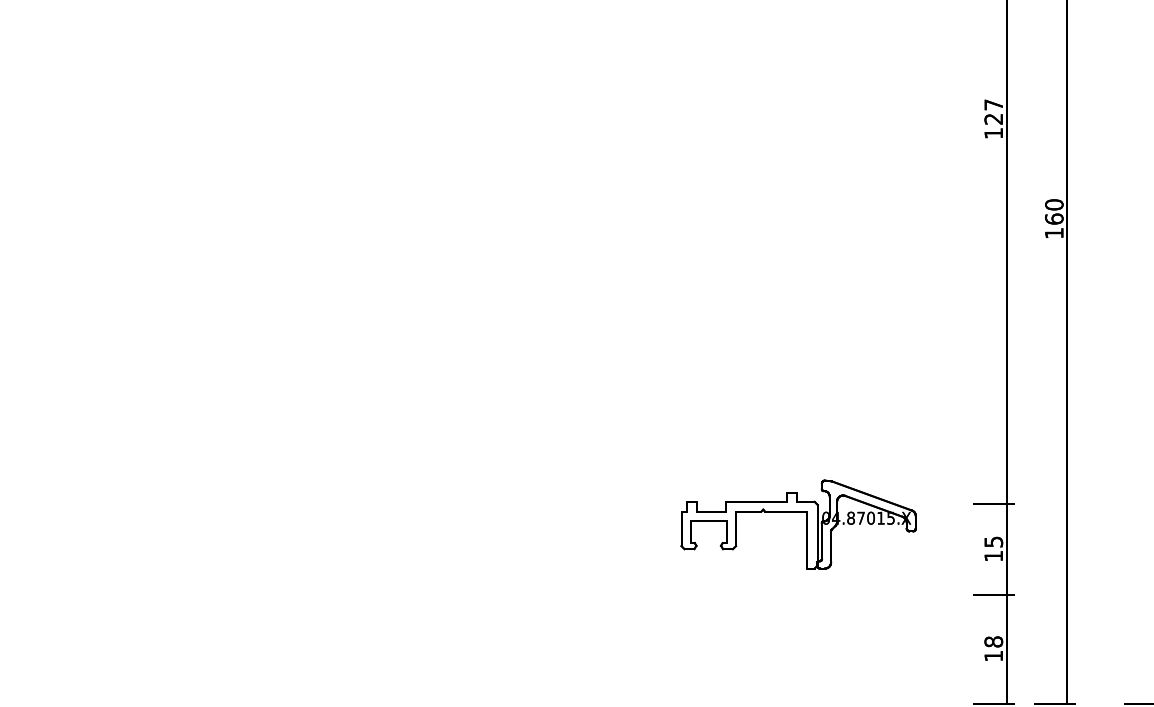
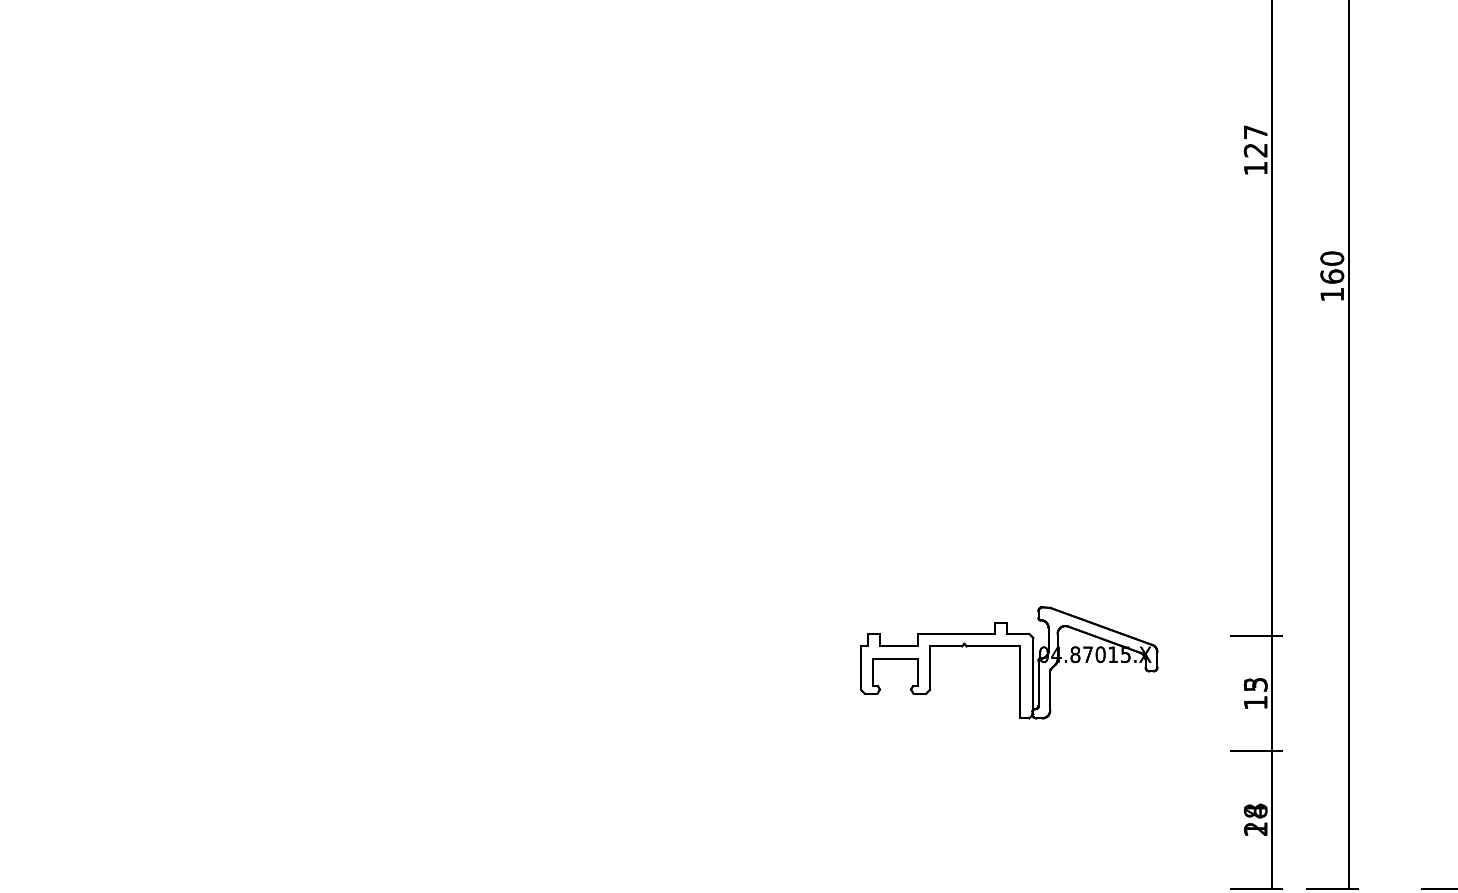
text: (992, 541) -> (1254, 684), 15 -> 13
text: (993, 648) -> (1255, 819), 18 -> 24

